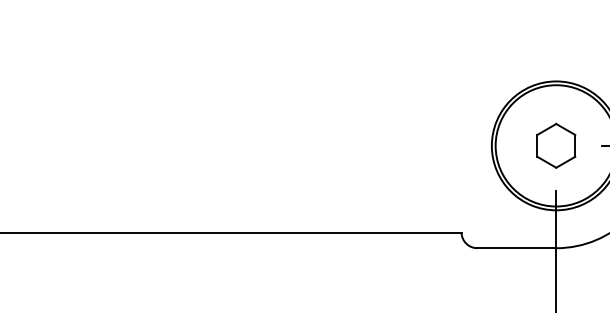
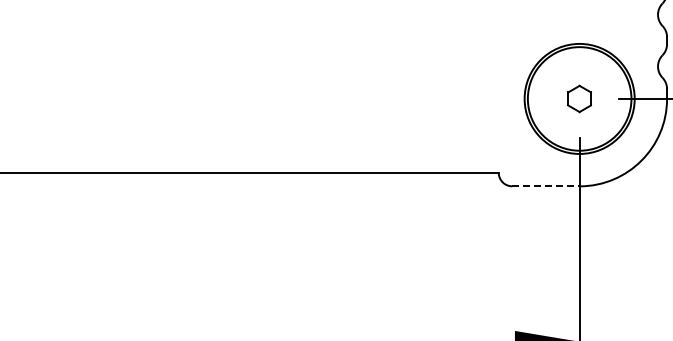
part: (556, 145) -> (579, 98), size x0.7
line: (517, 248) -> (546, 186), solid -> dashed

